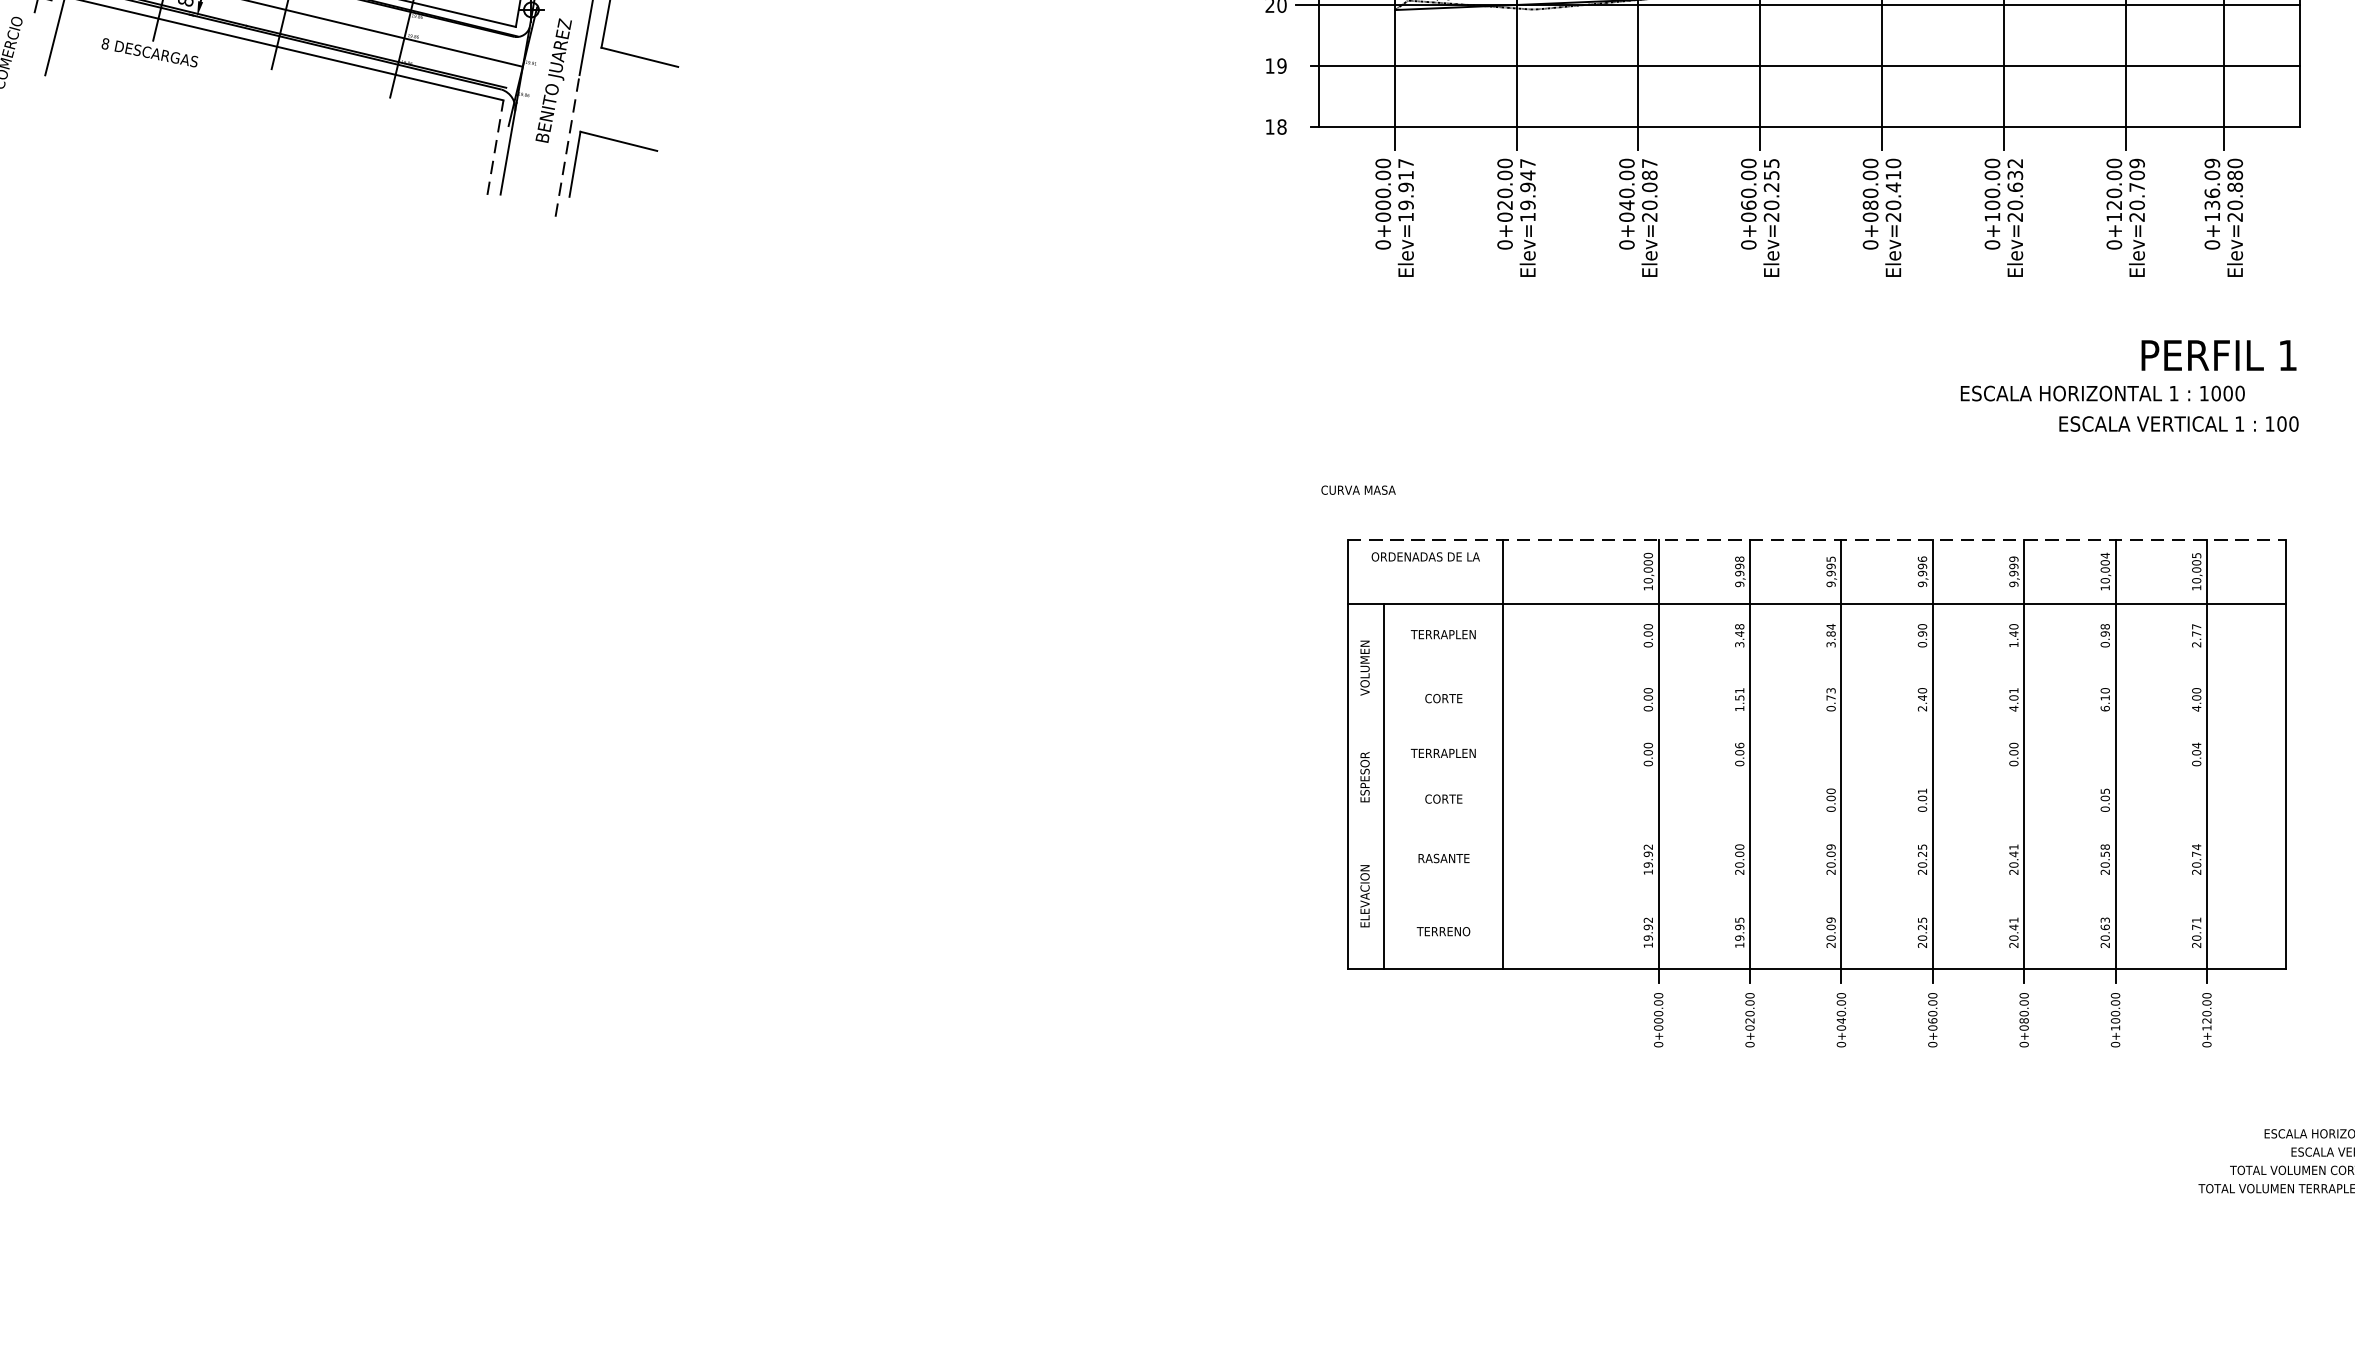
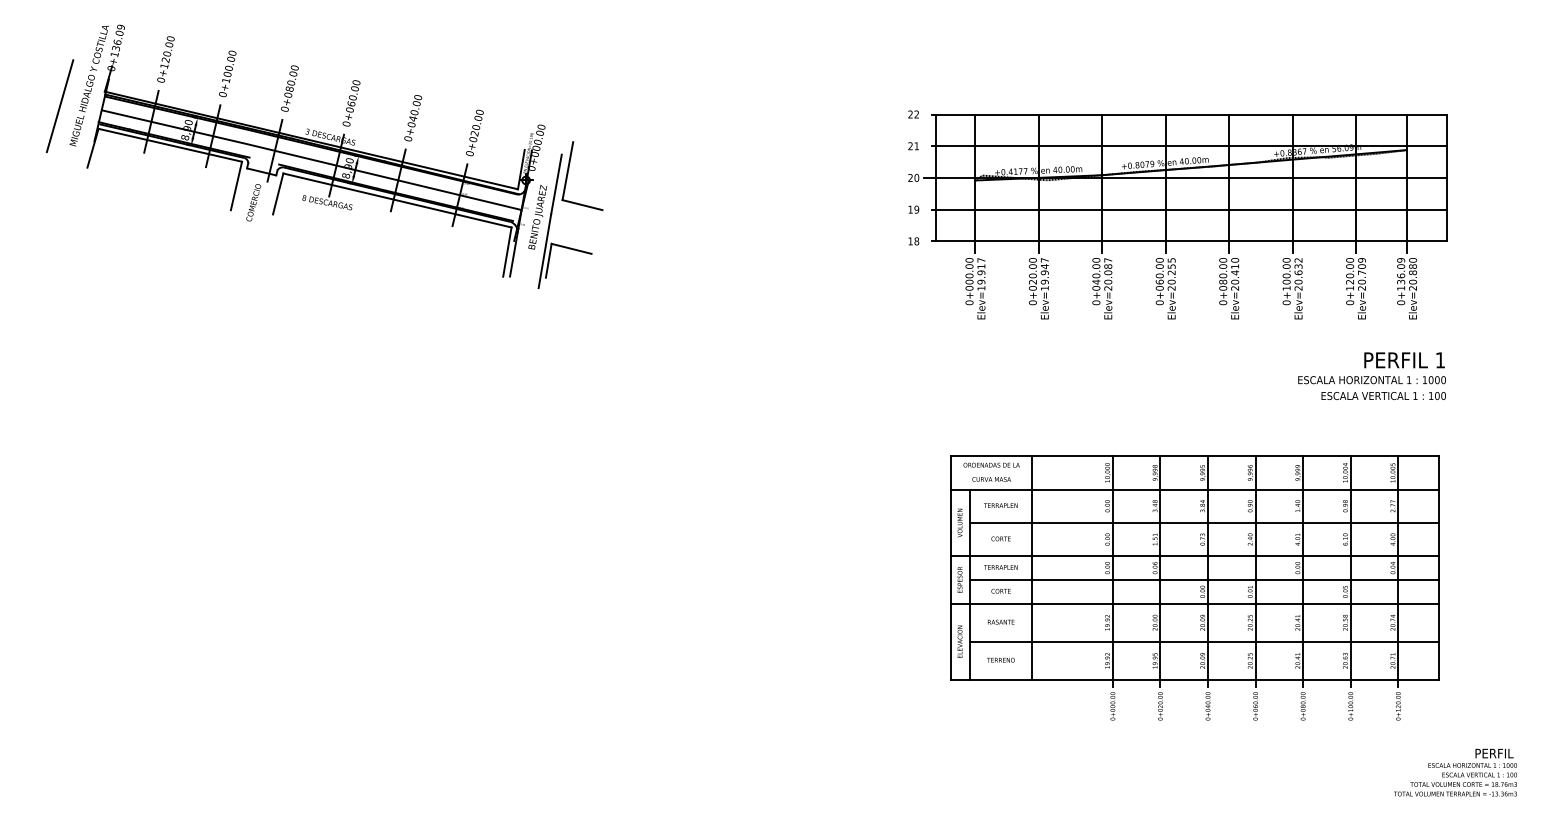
line: (568, 144) -> (545, 250), dashed -> solid
line: (495, 148) -> (507, 252), dashed -> solid
text: (2101, 394) -> (1371, 380), moved
text: (1358, 490) -> (991, 479), moved
line: (1817, 540) -> (1195, 456), dashed -> solid
line: (1834, 667) -> (1204, 522), added
line: (1817, 732) -> (1195, 556), added
line: (1834, 776) -> (1204, 579), added
line: (1817, 822) -> (1195, 603), added
line: (1834, 895) -> (1204, 641), added

